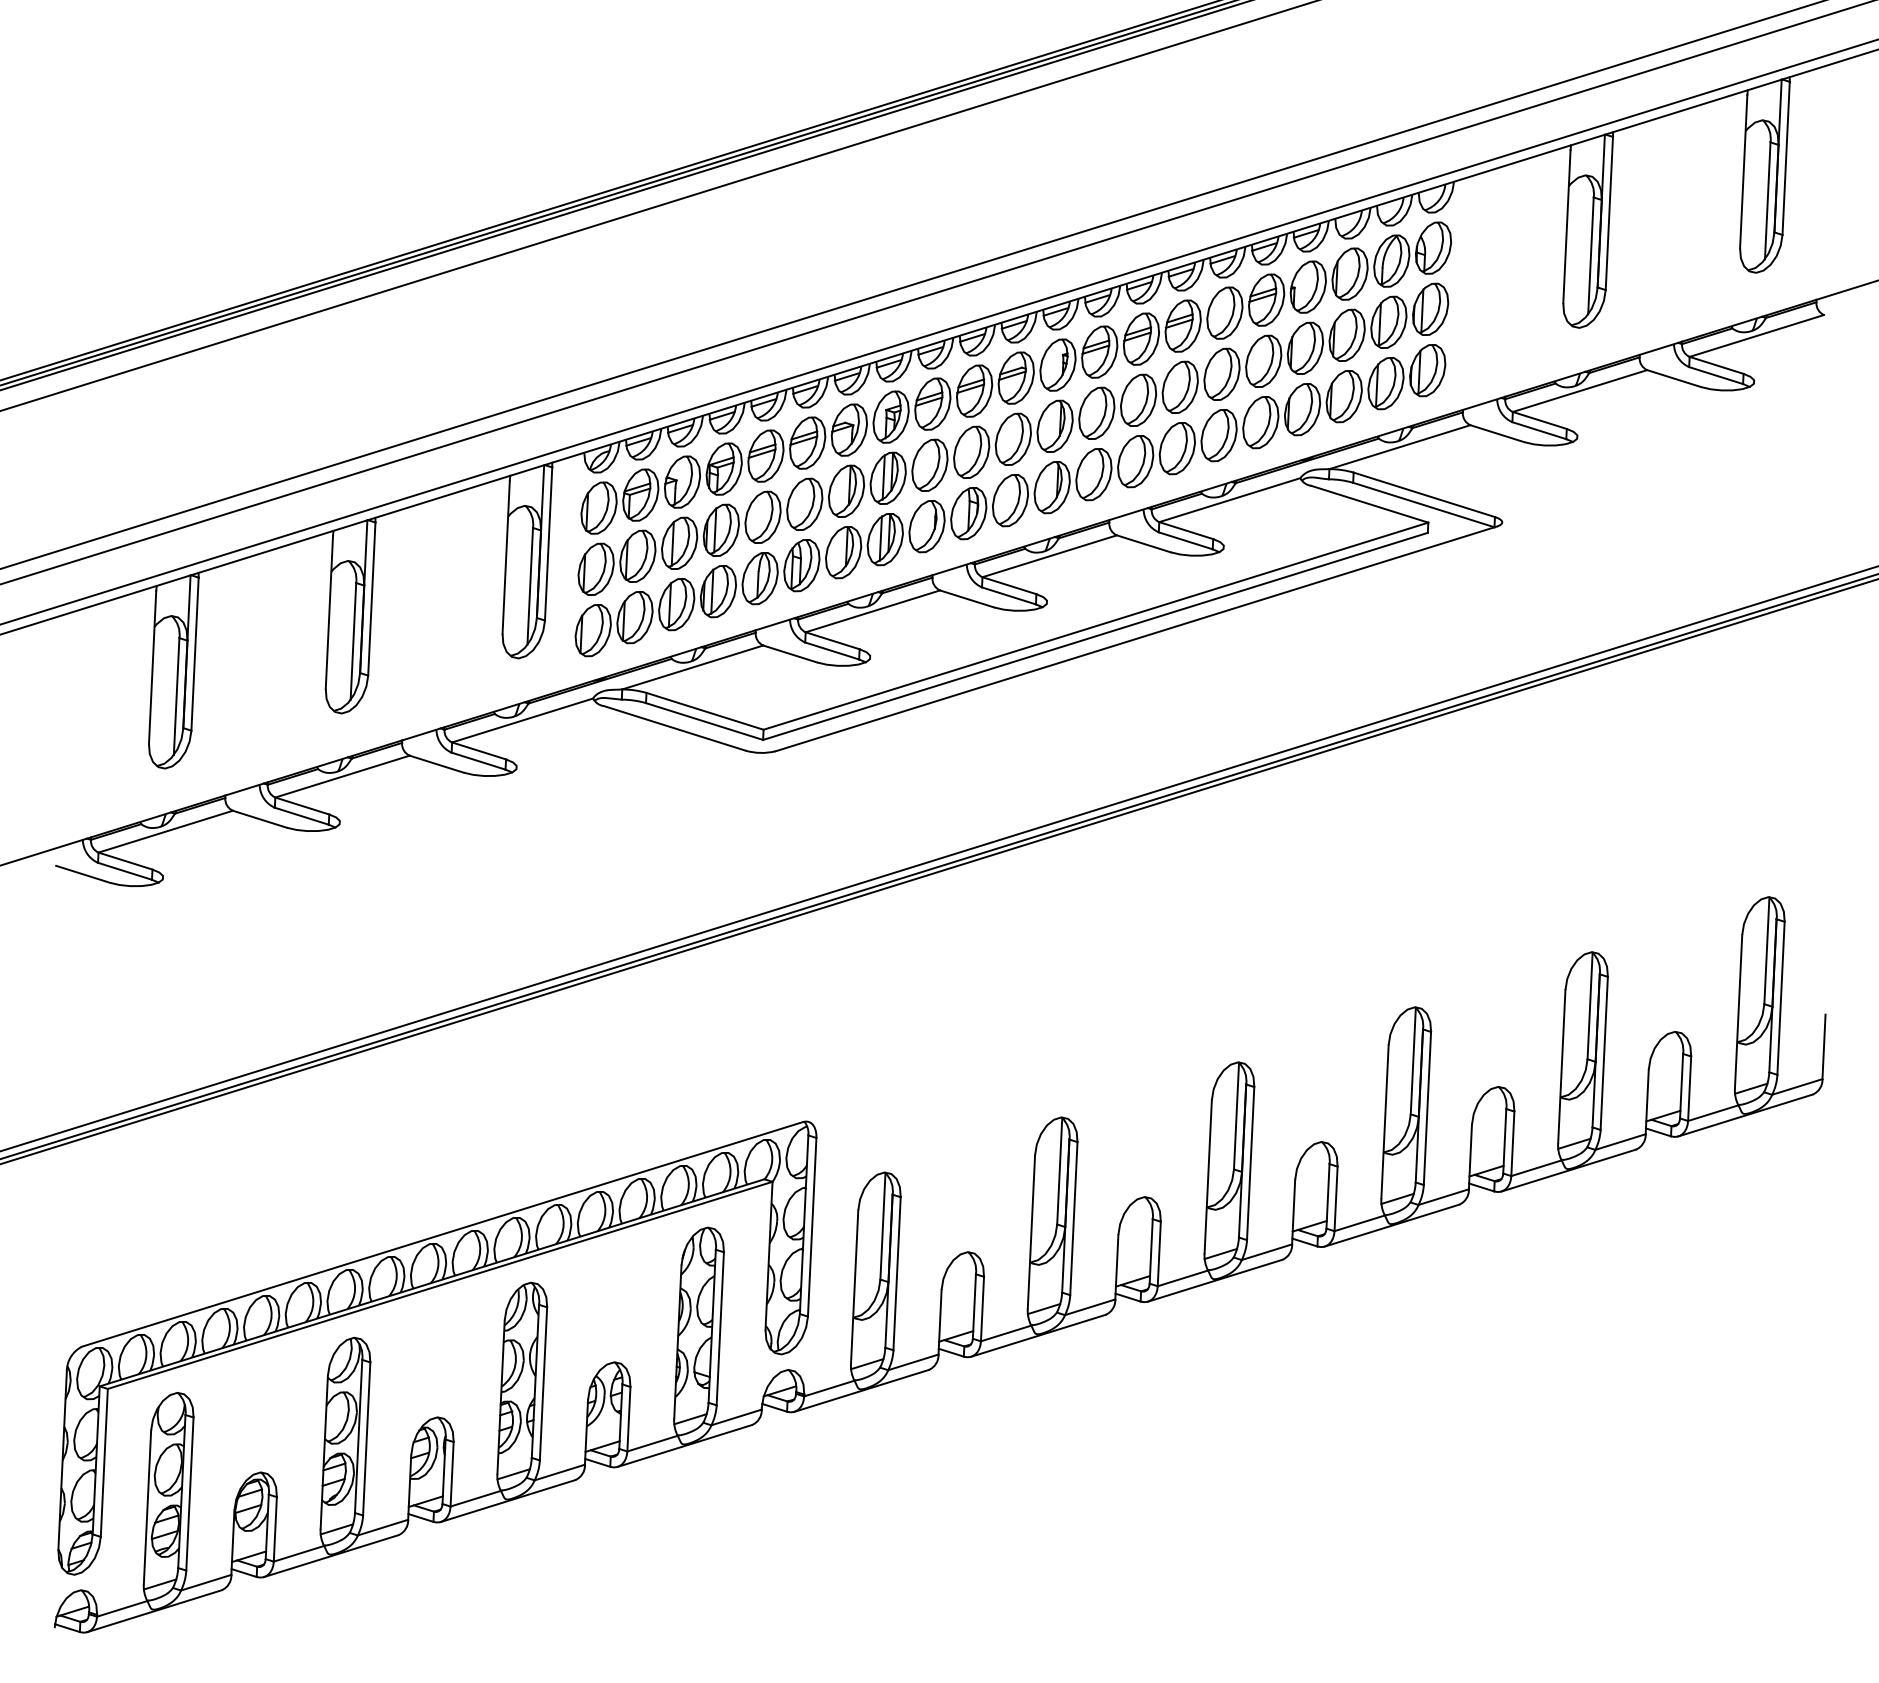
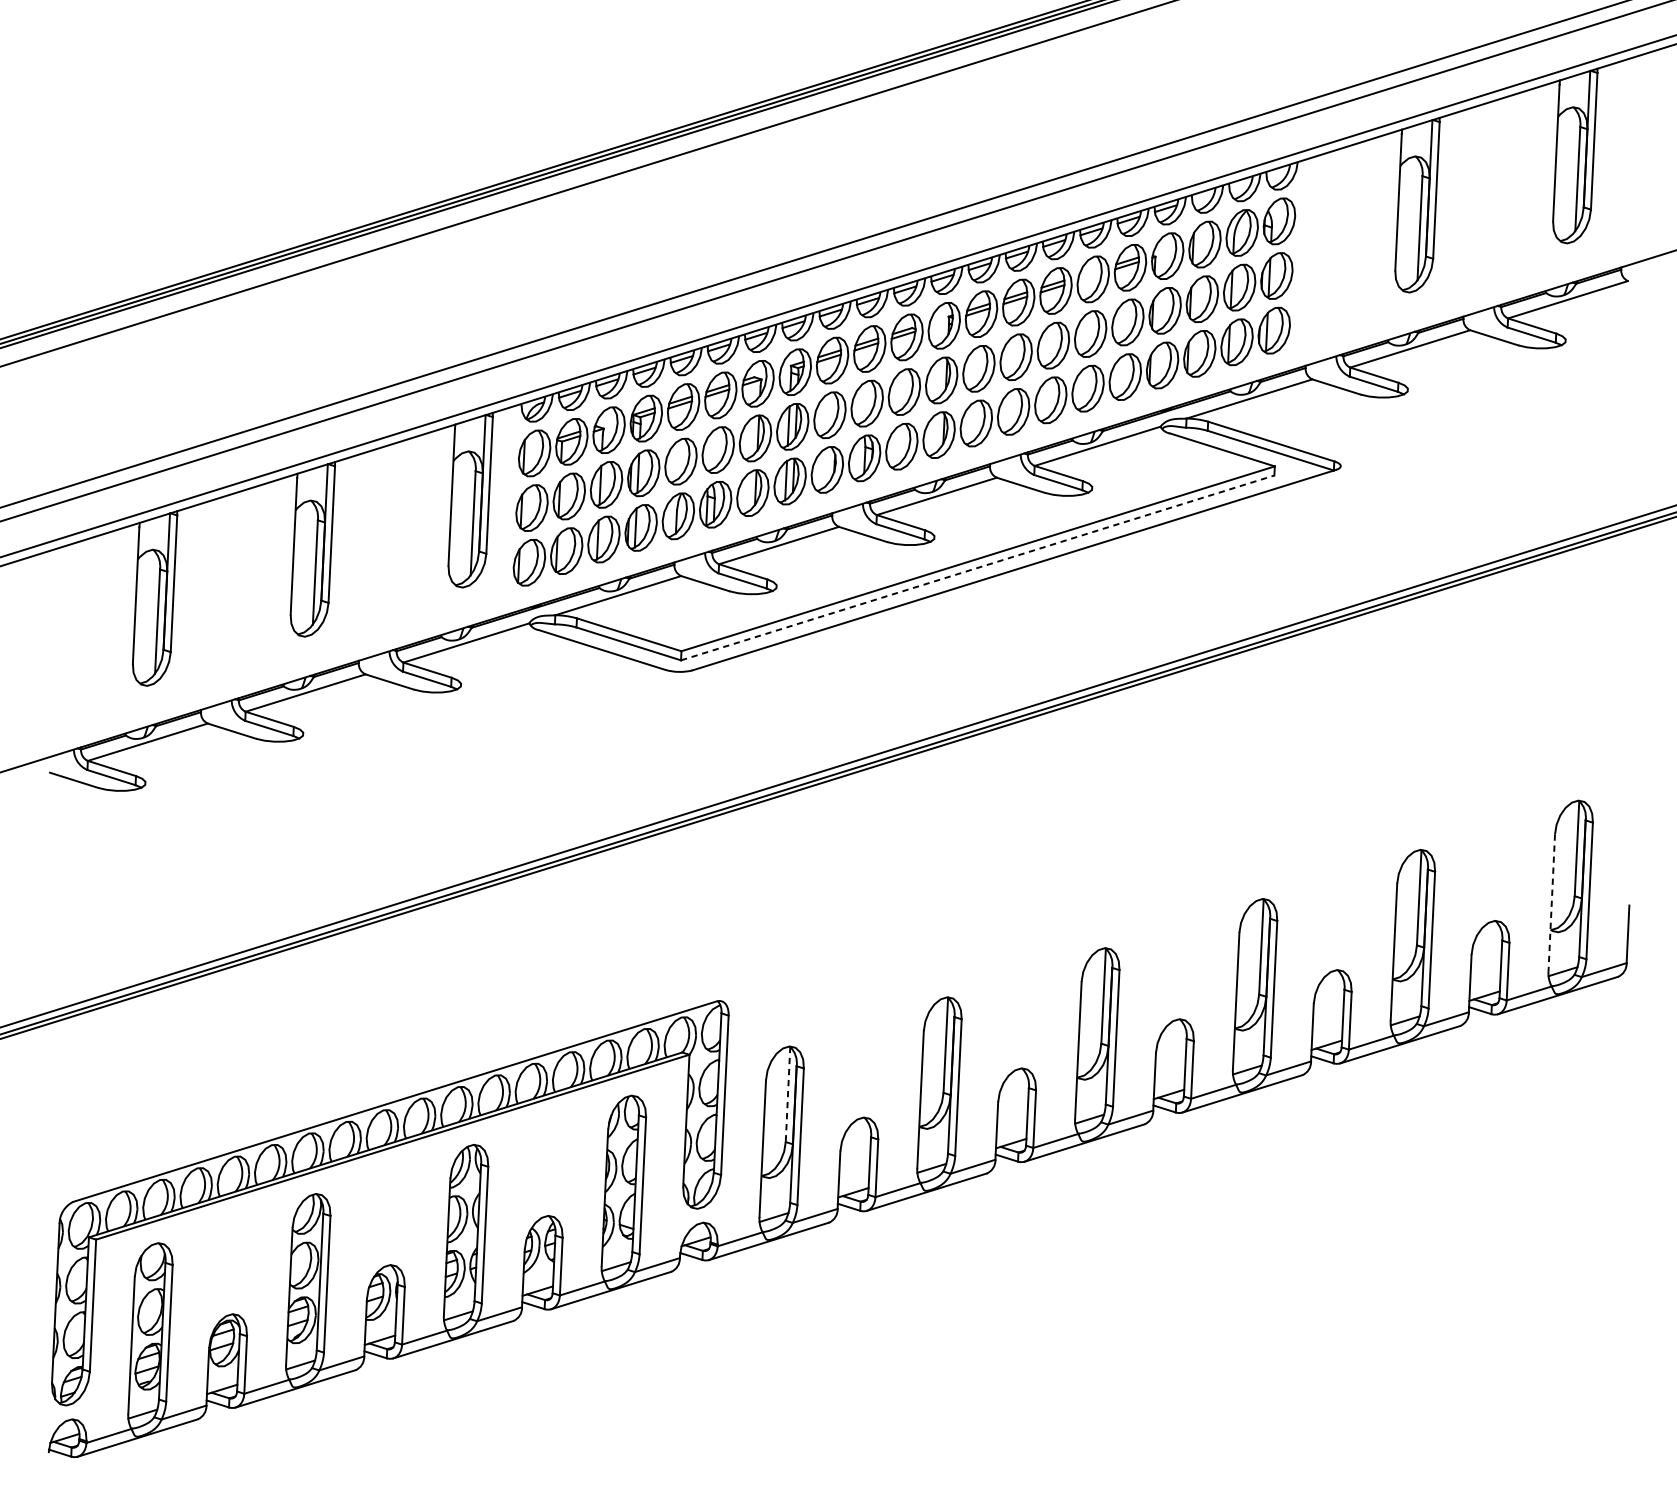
line: (1095, 636) -> (977, 568), solid -> dashed
line: (1738, 1011) -> (1551, 902), solid -> dashed
line: (882, 1226) -> (787, 1094), solid -> dashed

